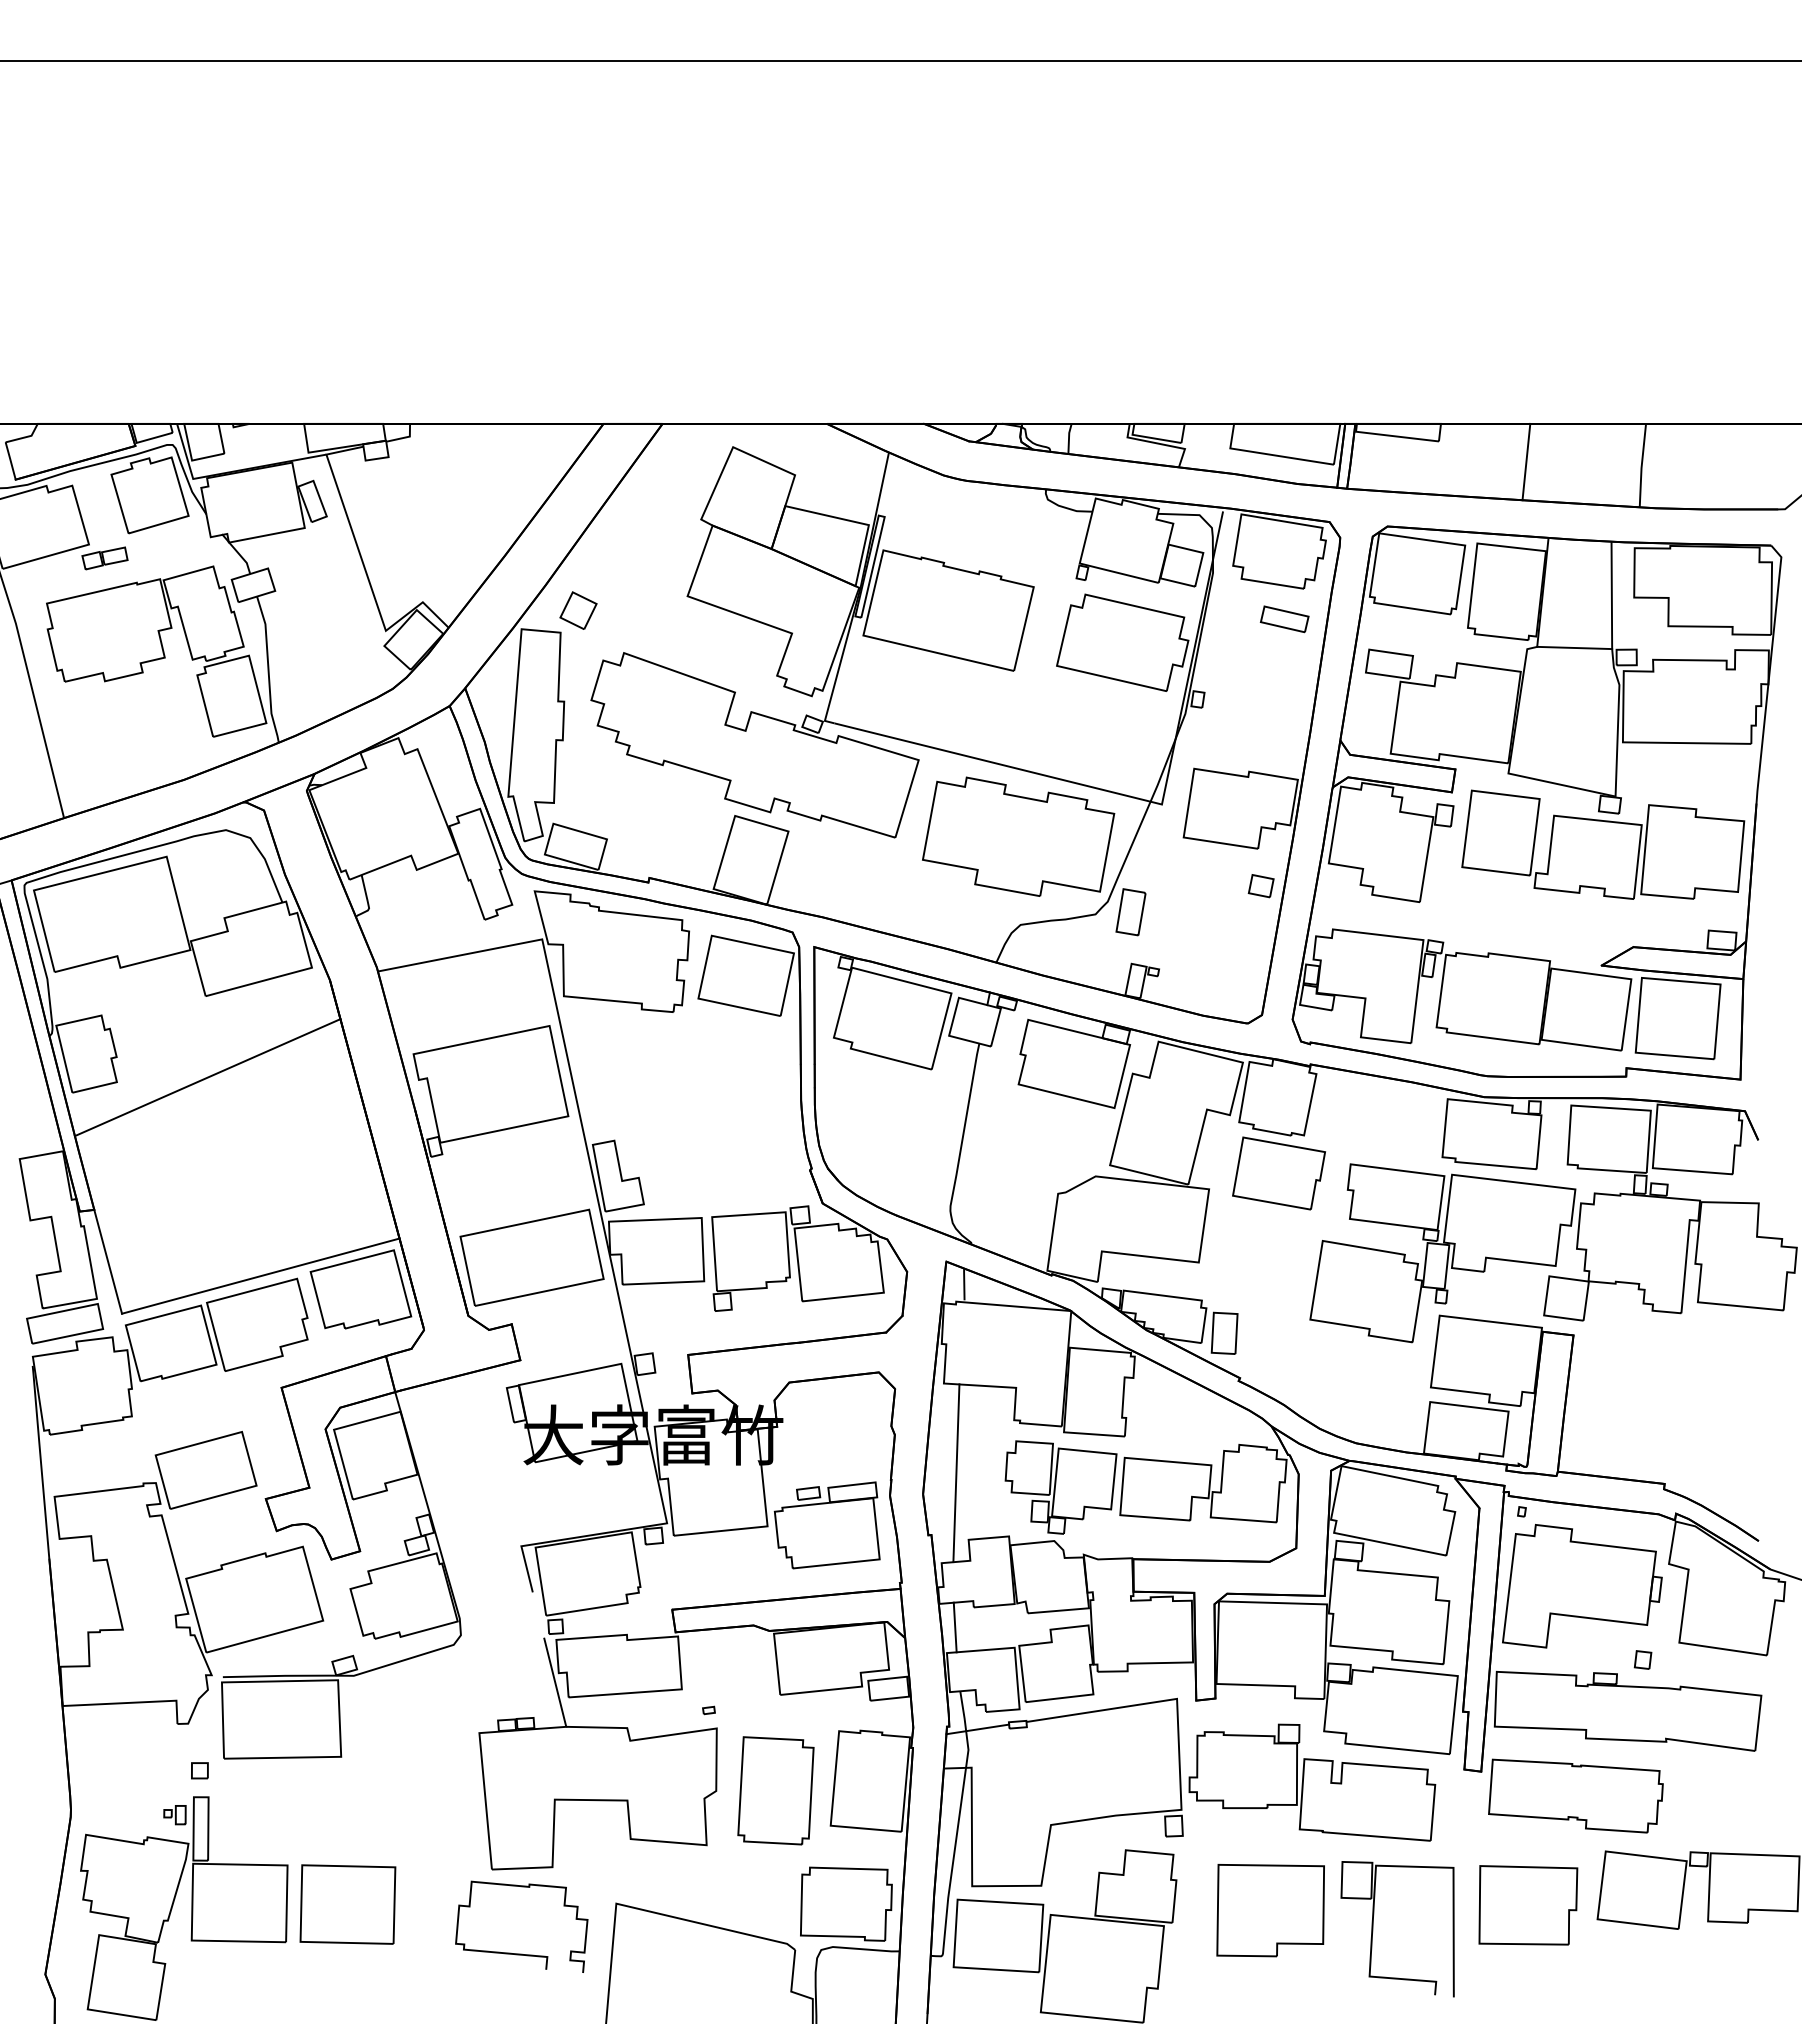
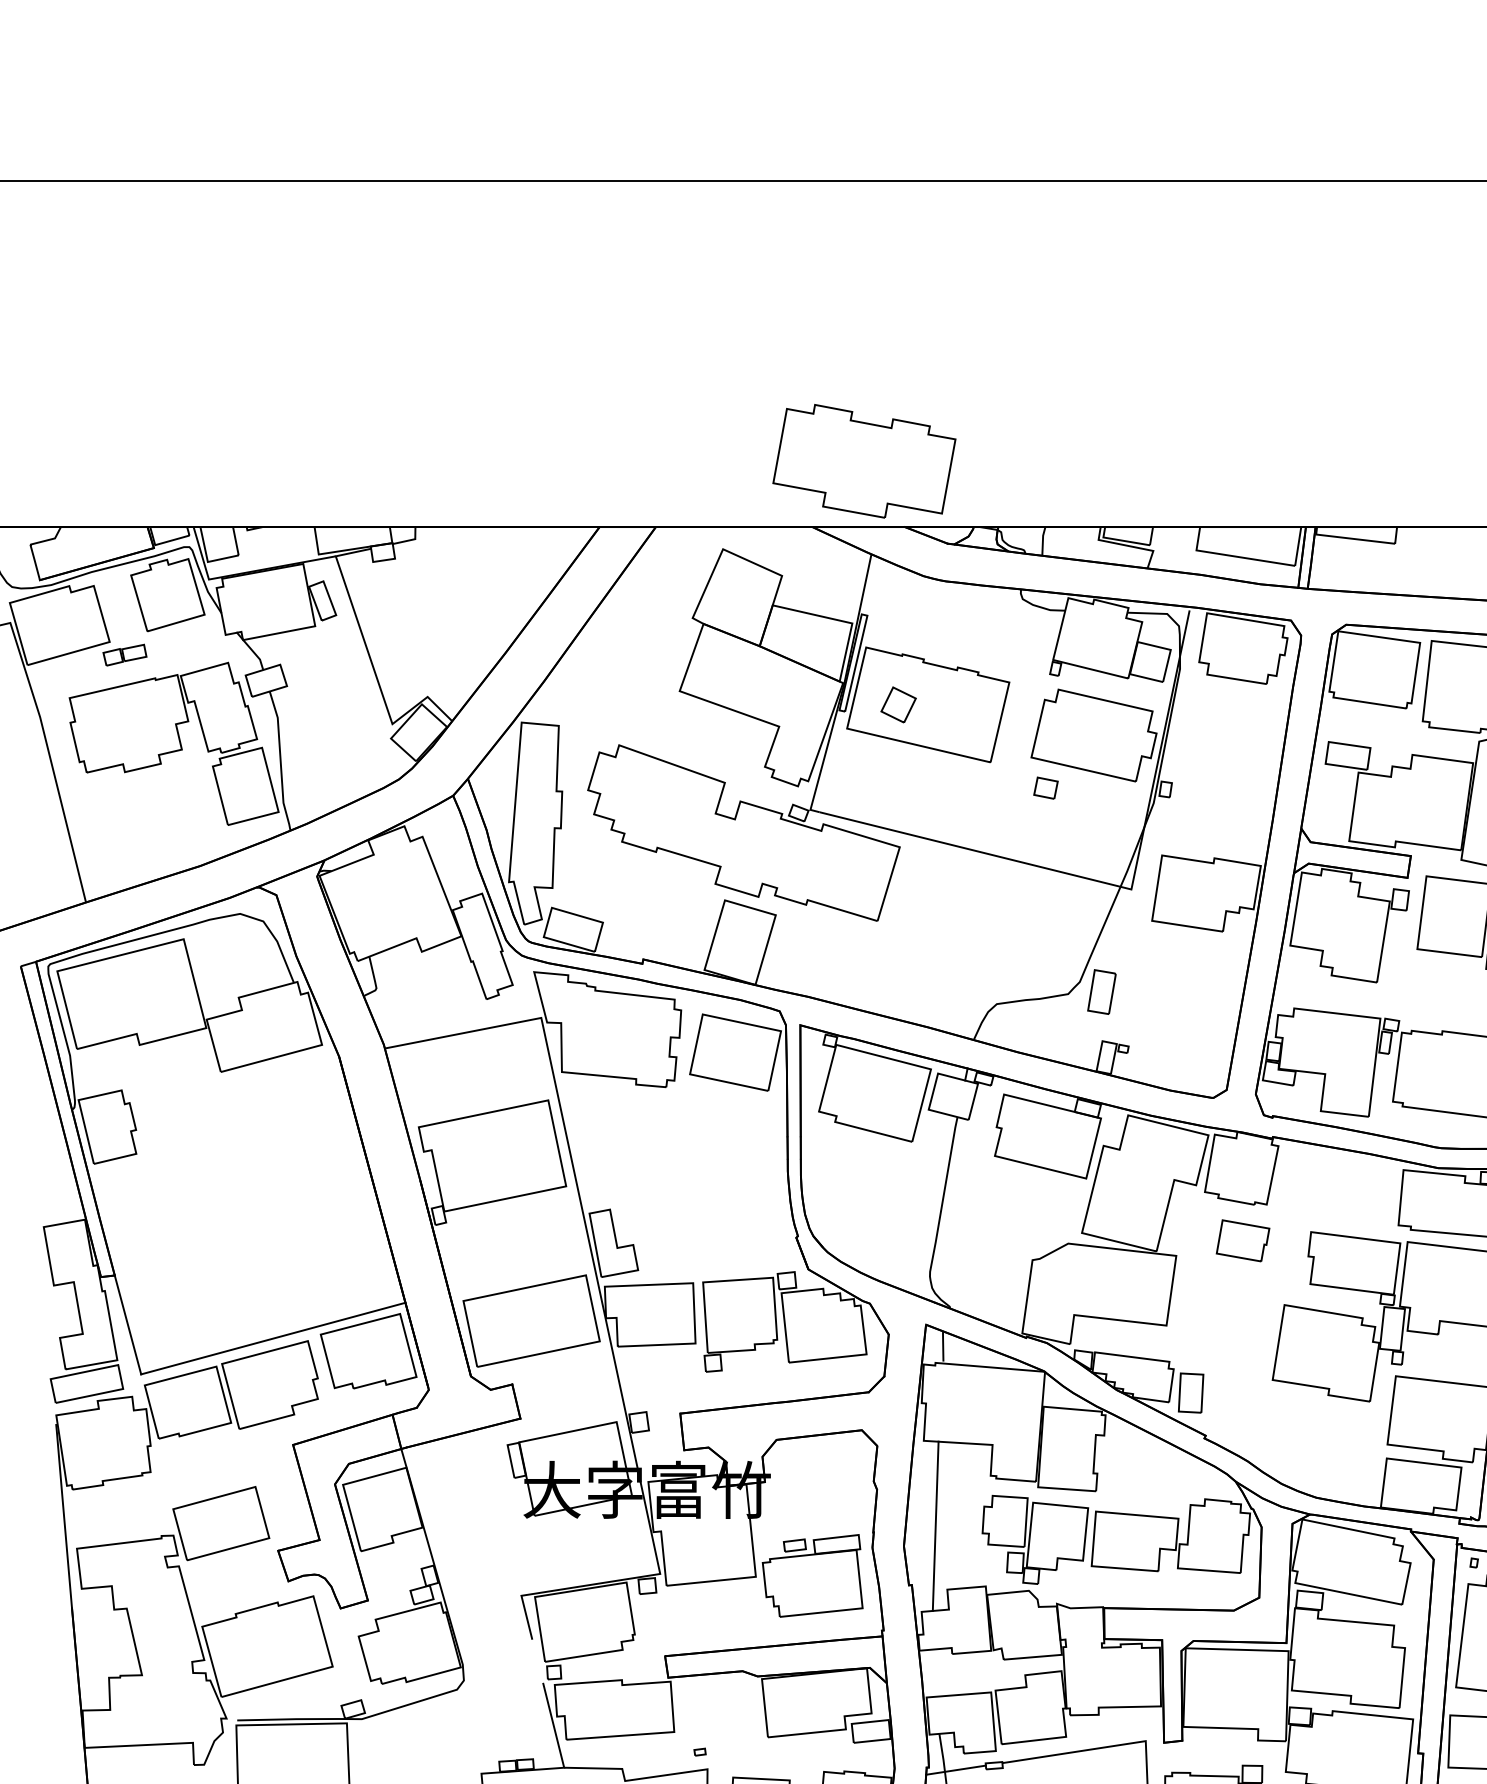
line: (1526, 461) -> (1478, 562), removed
part: (578, 610) -> (898, 704), moved
part: (1284, 619) -> (1248, 713), removed
part: (1018, 836) -> (864, 460), moved
part: (1260, 886) -> (1045, 788), moved
line: (207, 1077) -> (222, 1149), removed
part: (1279, 1173) -> (1243, 1240), size x0.6
line: (954, 1627) -> (933, 1673), removed

